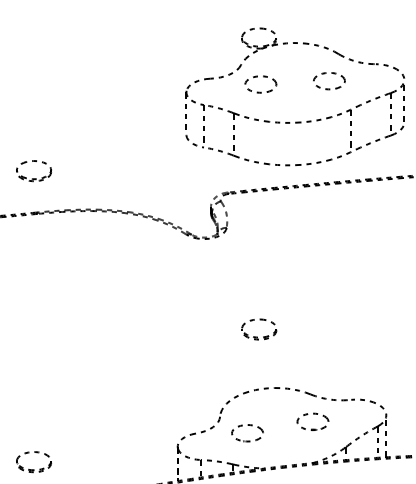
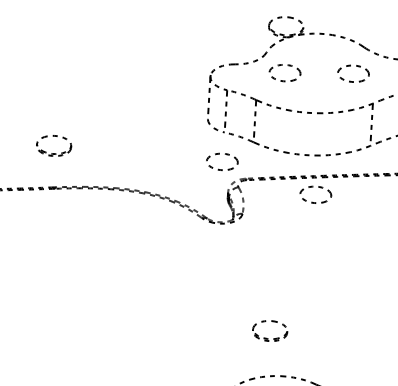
part: (203, 184) -> (222, 169), added
part: (298, 211) -> (315, 201), added
part: (257, 336) -> (267, 337), moved

